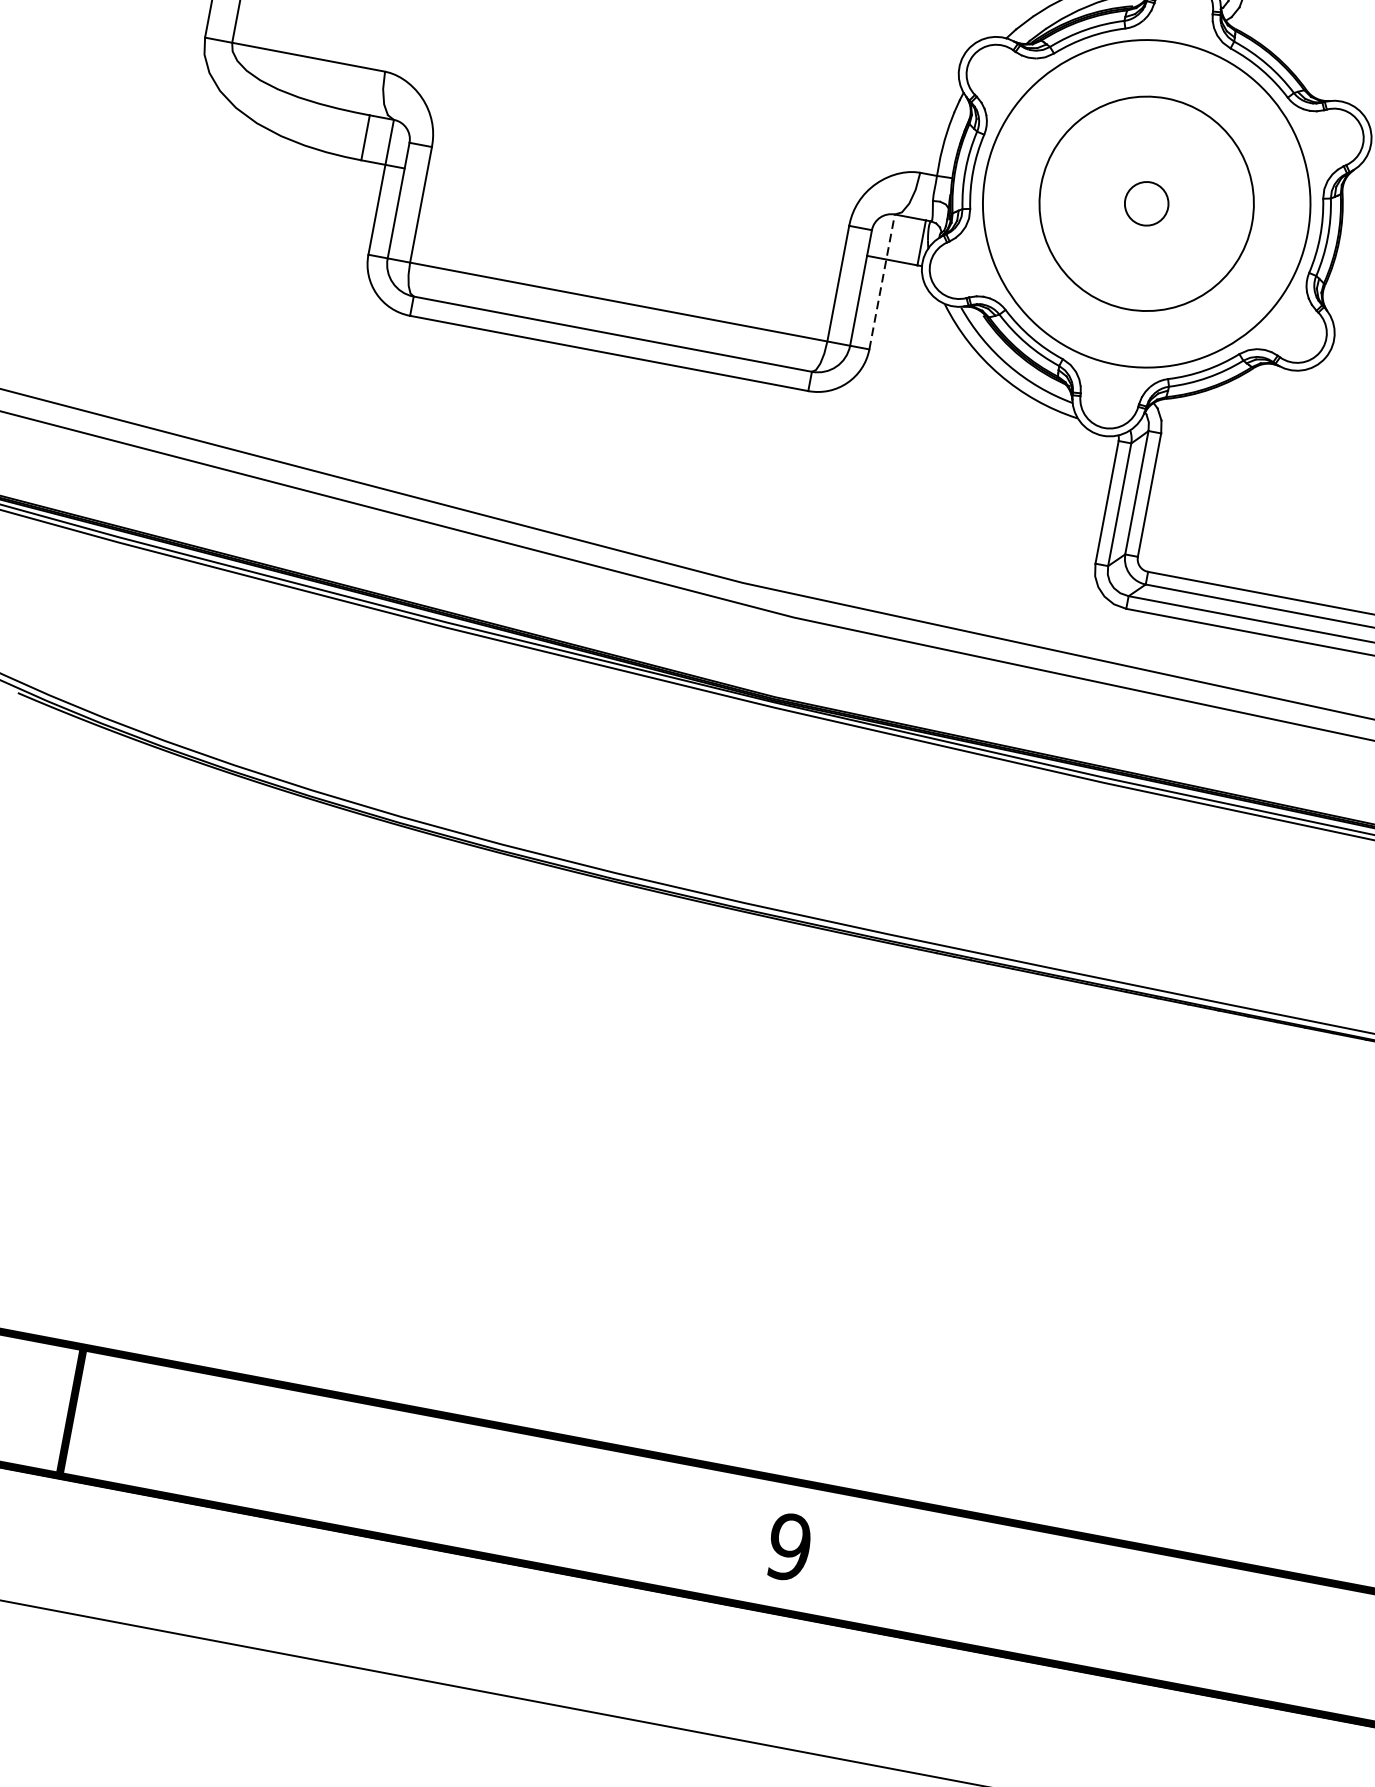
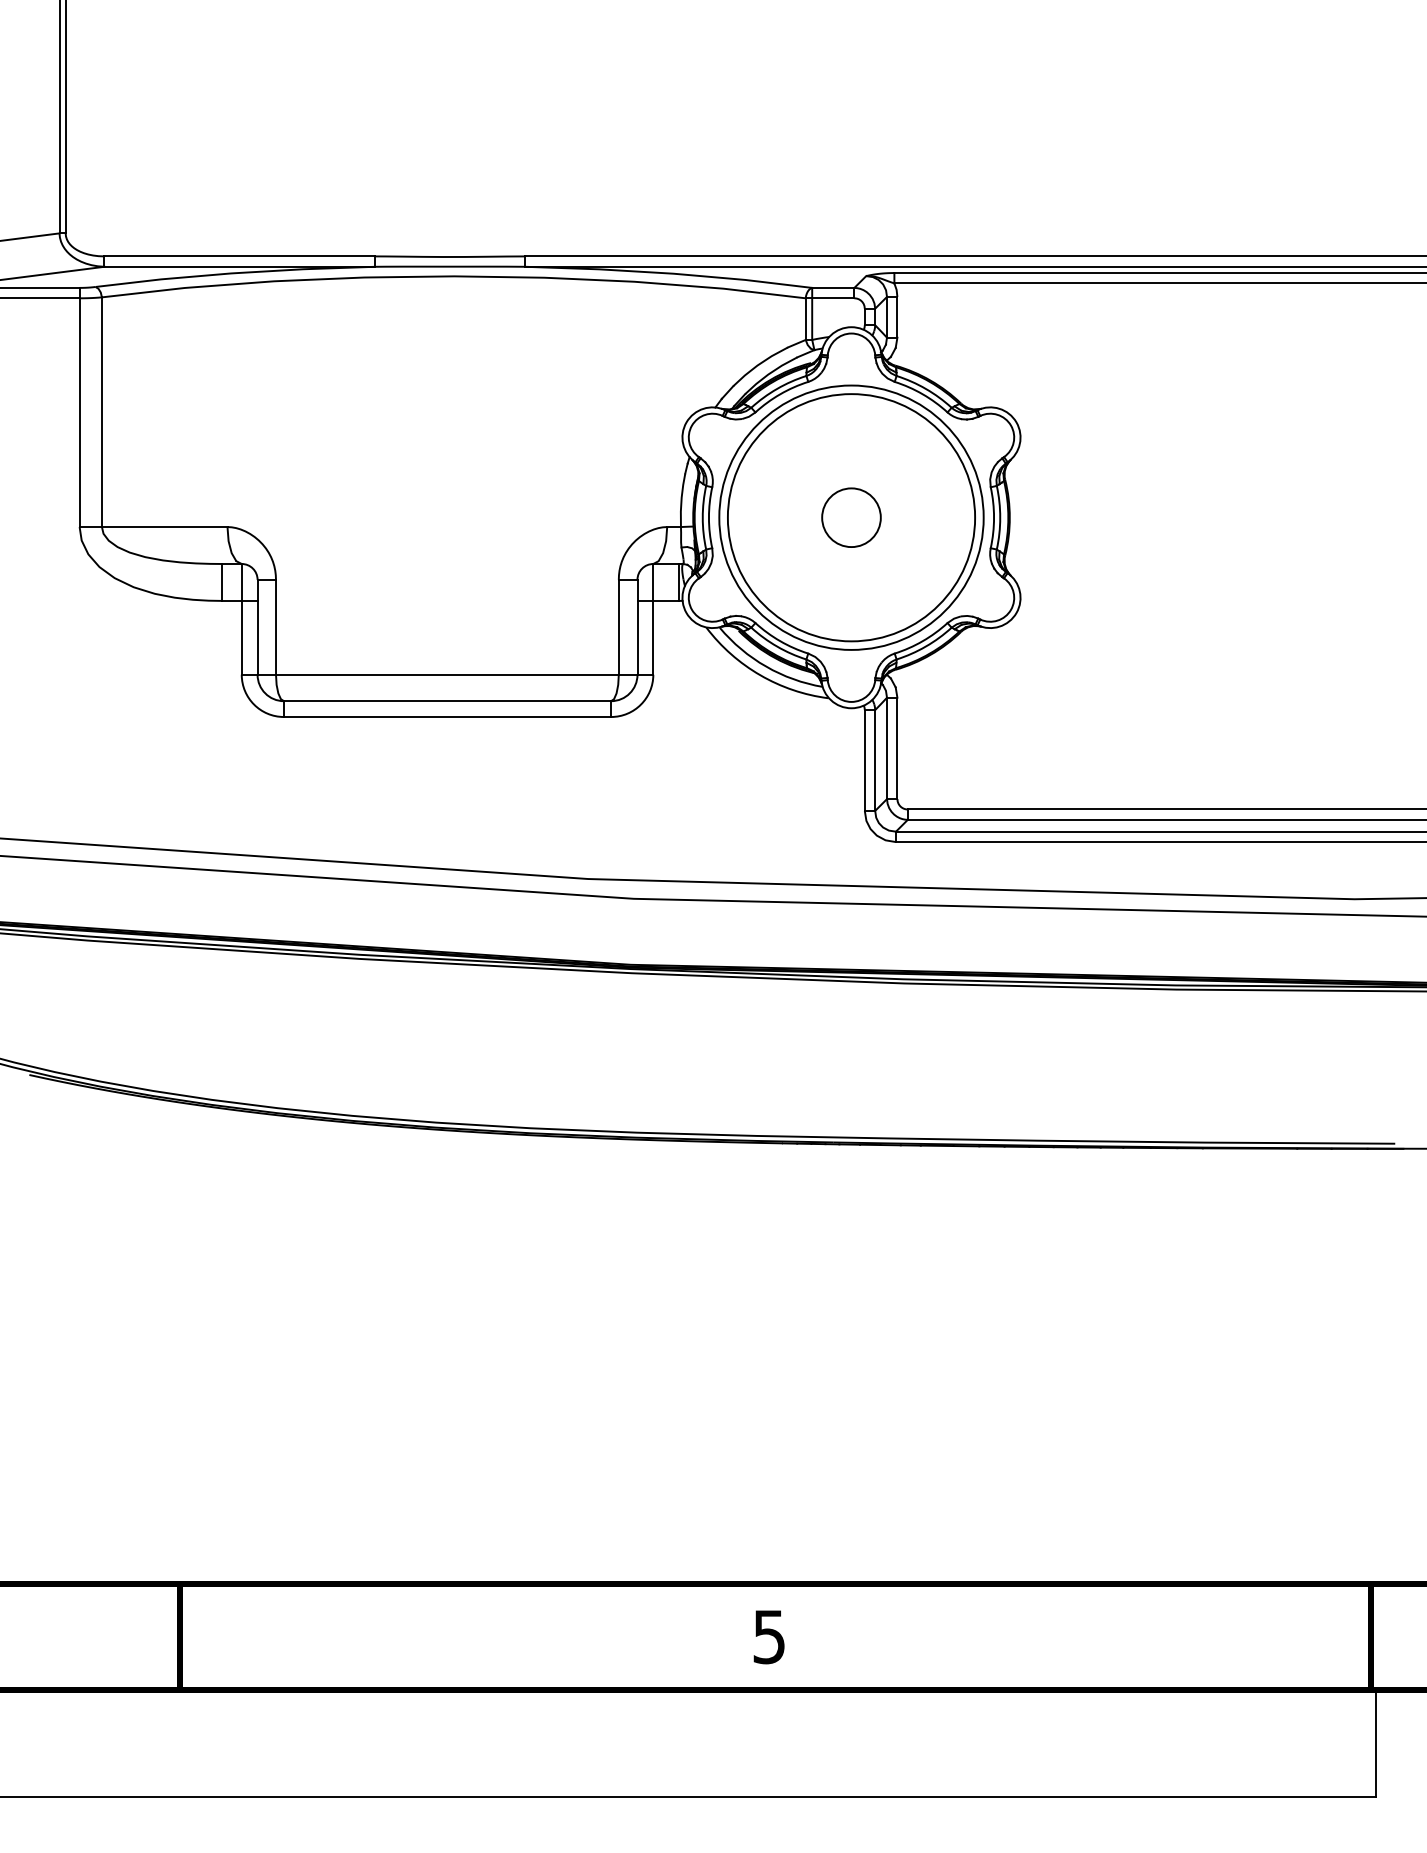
circle: (1146, 203) -> (851, 517), size x1.43
circle: (1146, 203) -> (851, 517), size x1.67
line: (882, 280) -> (653, 618), dashed -> solid
text: (789, 1546) -> (769, 1636), 9 -> 5

